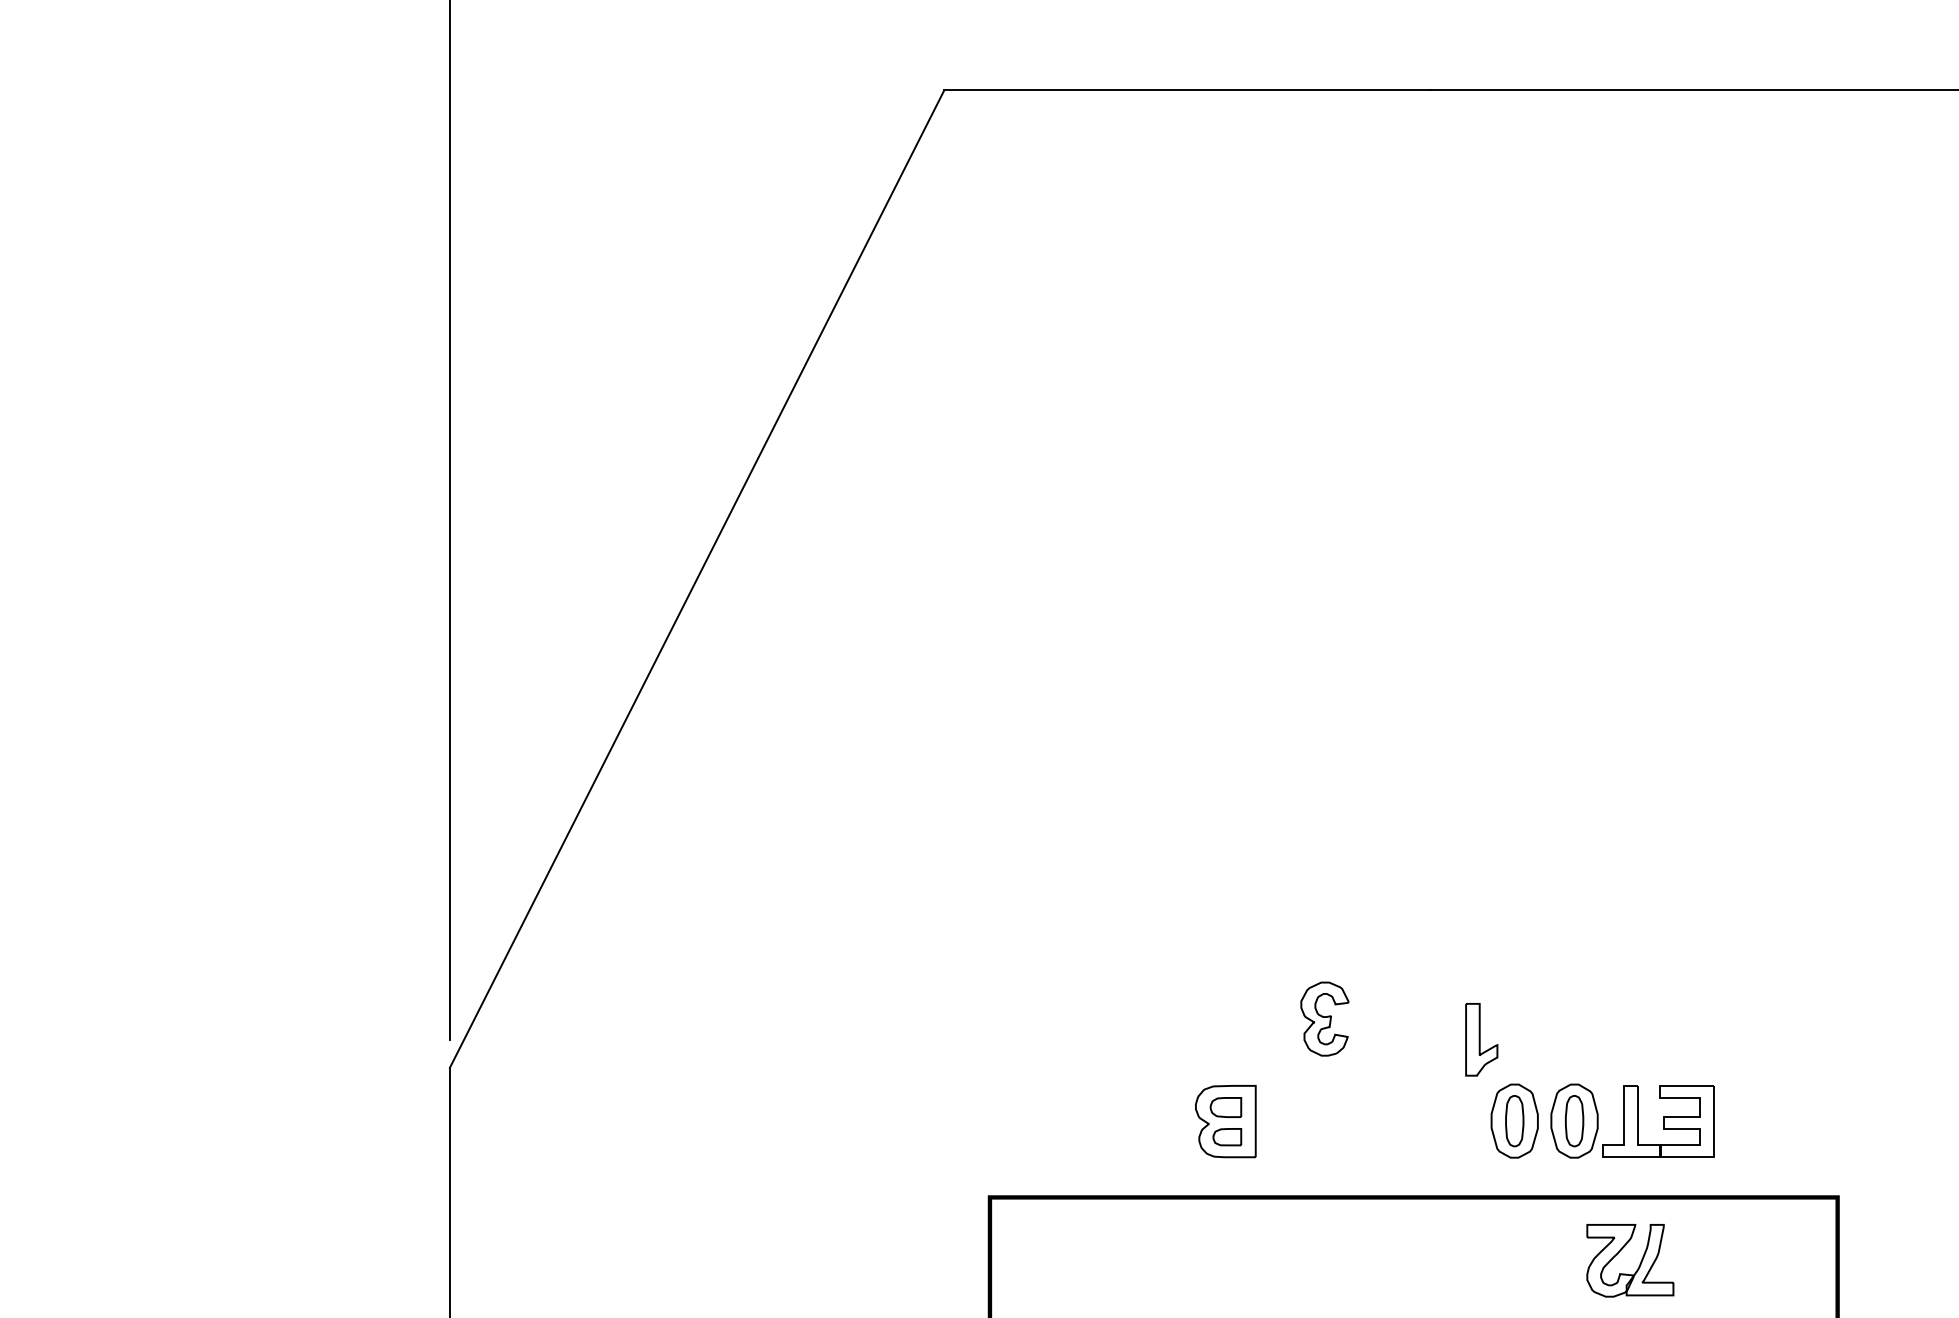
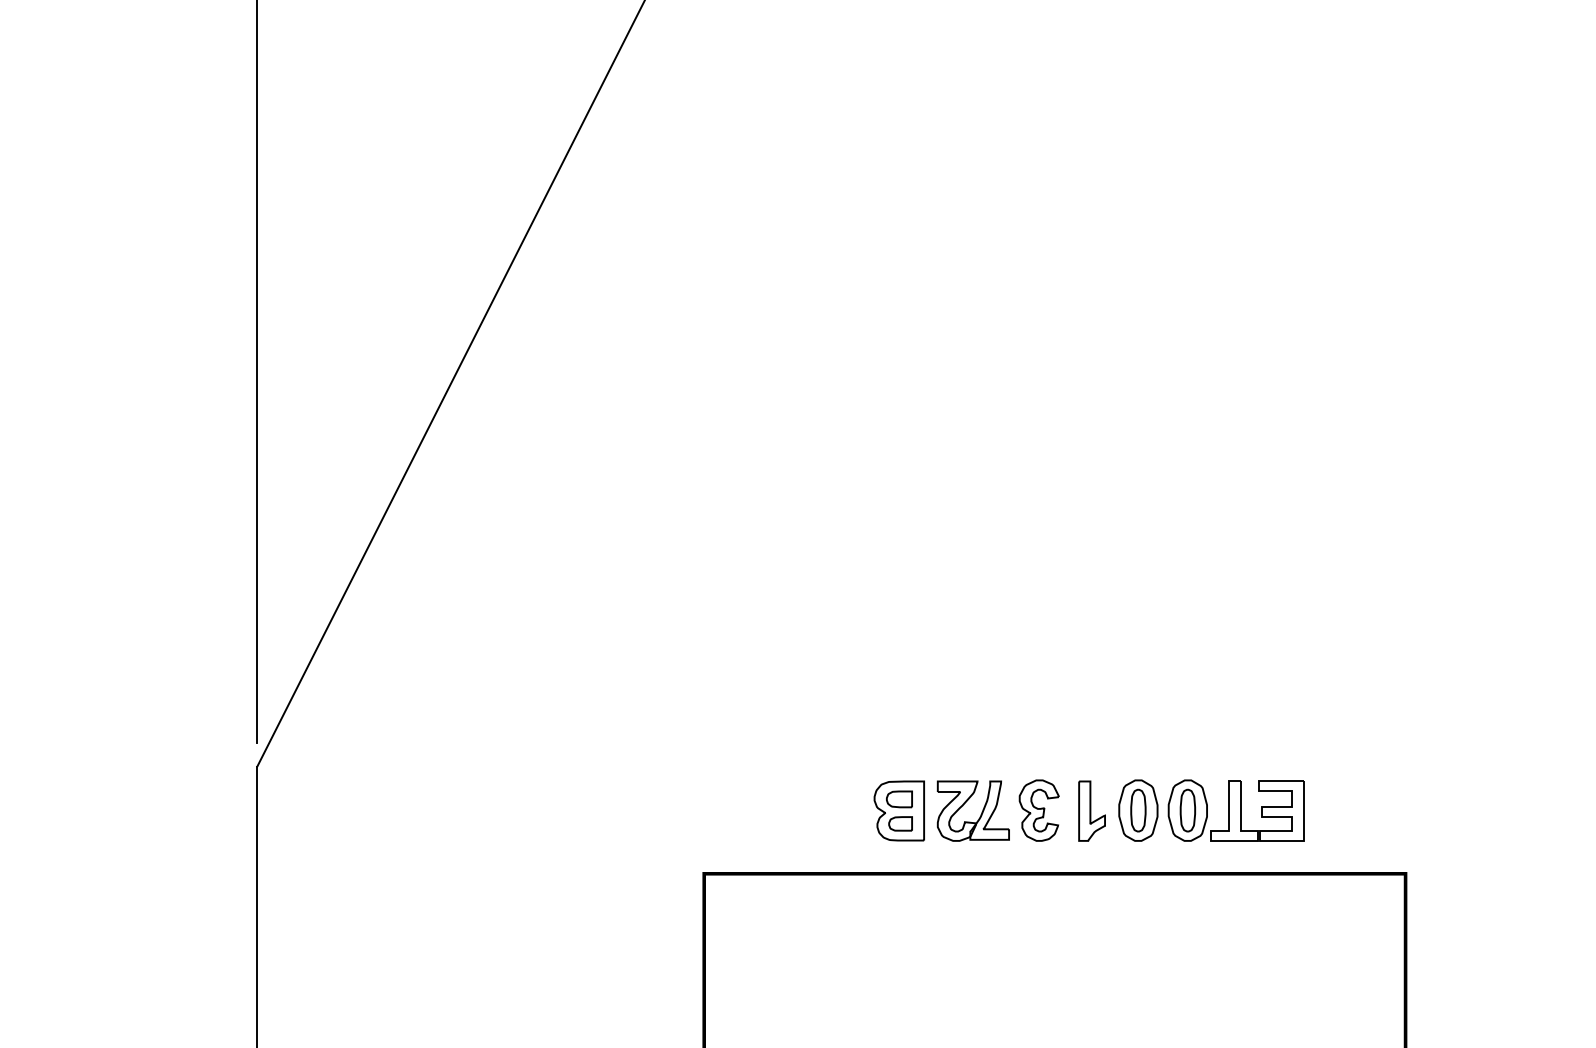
part: (1324, 1018) -> (1038, 810), moved
part: (1481, 1039) -> (1091, 810), moved
part: (1639, 1263) -> (981, 813), moved

